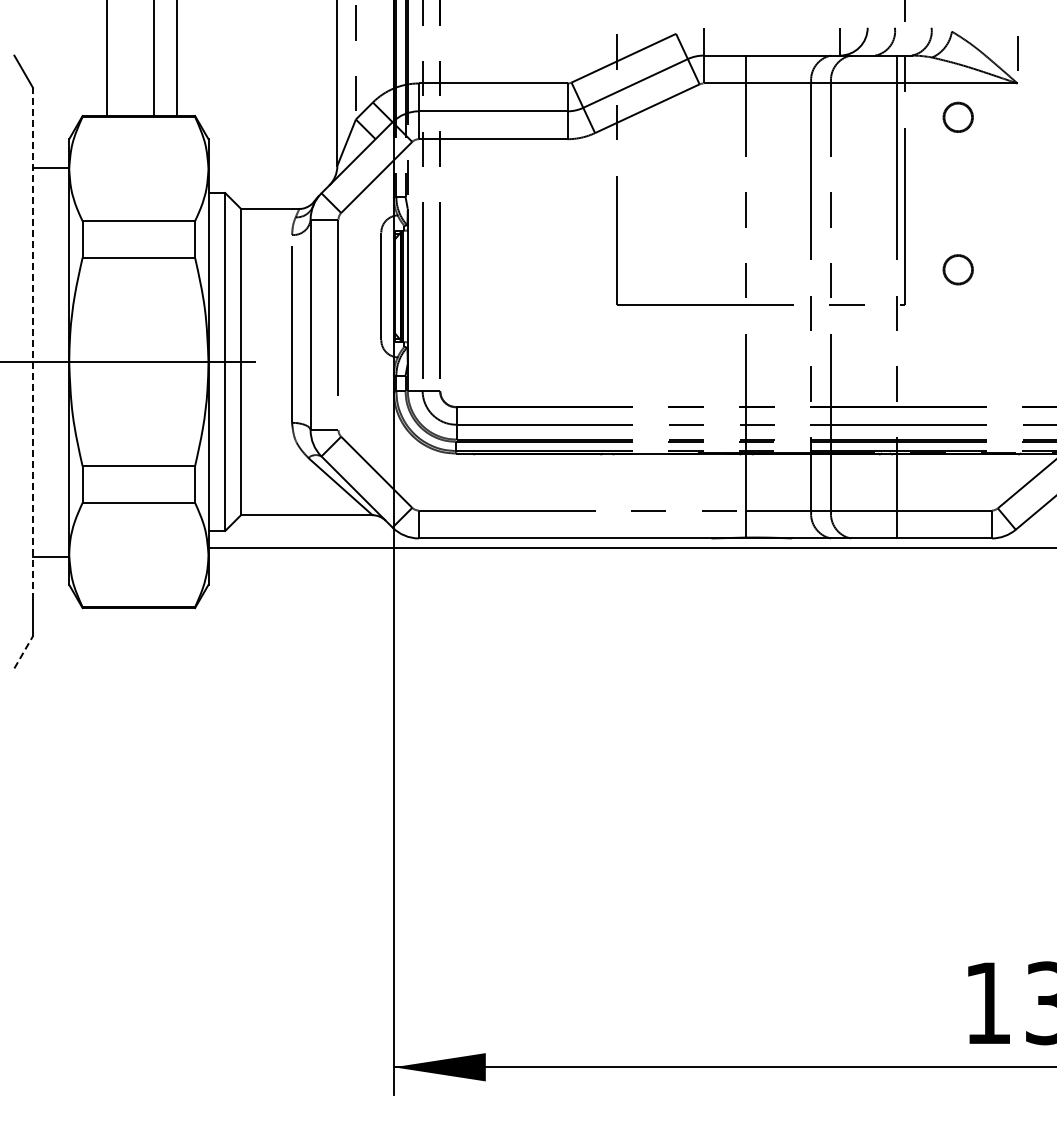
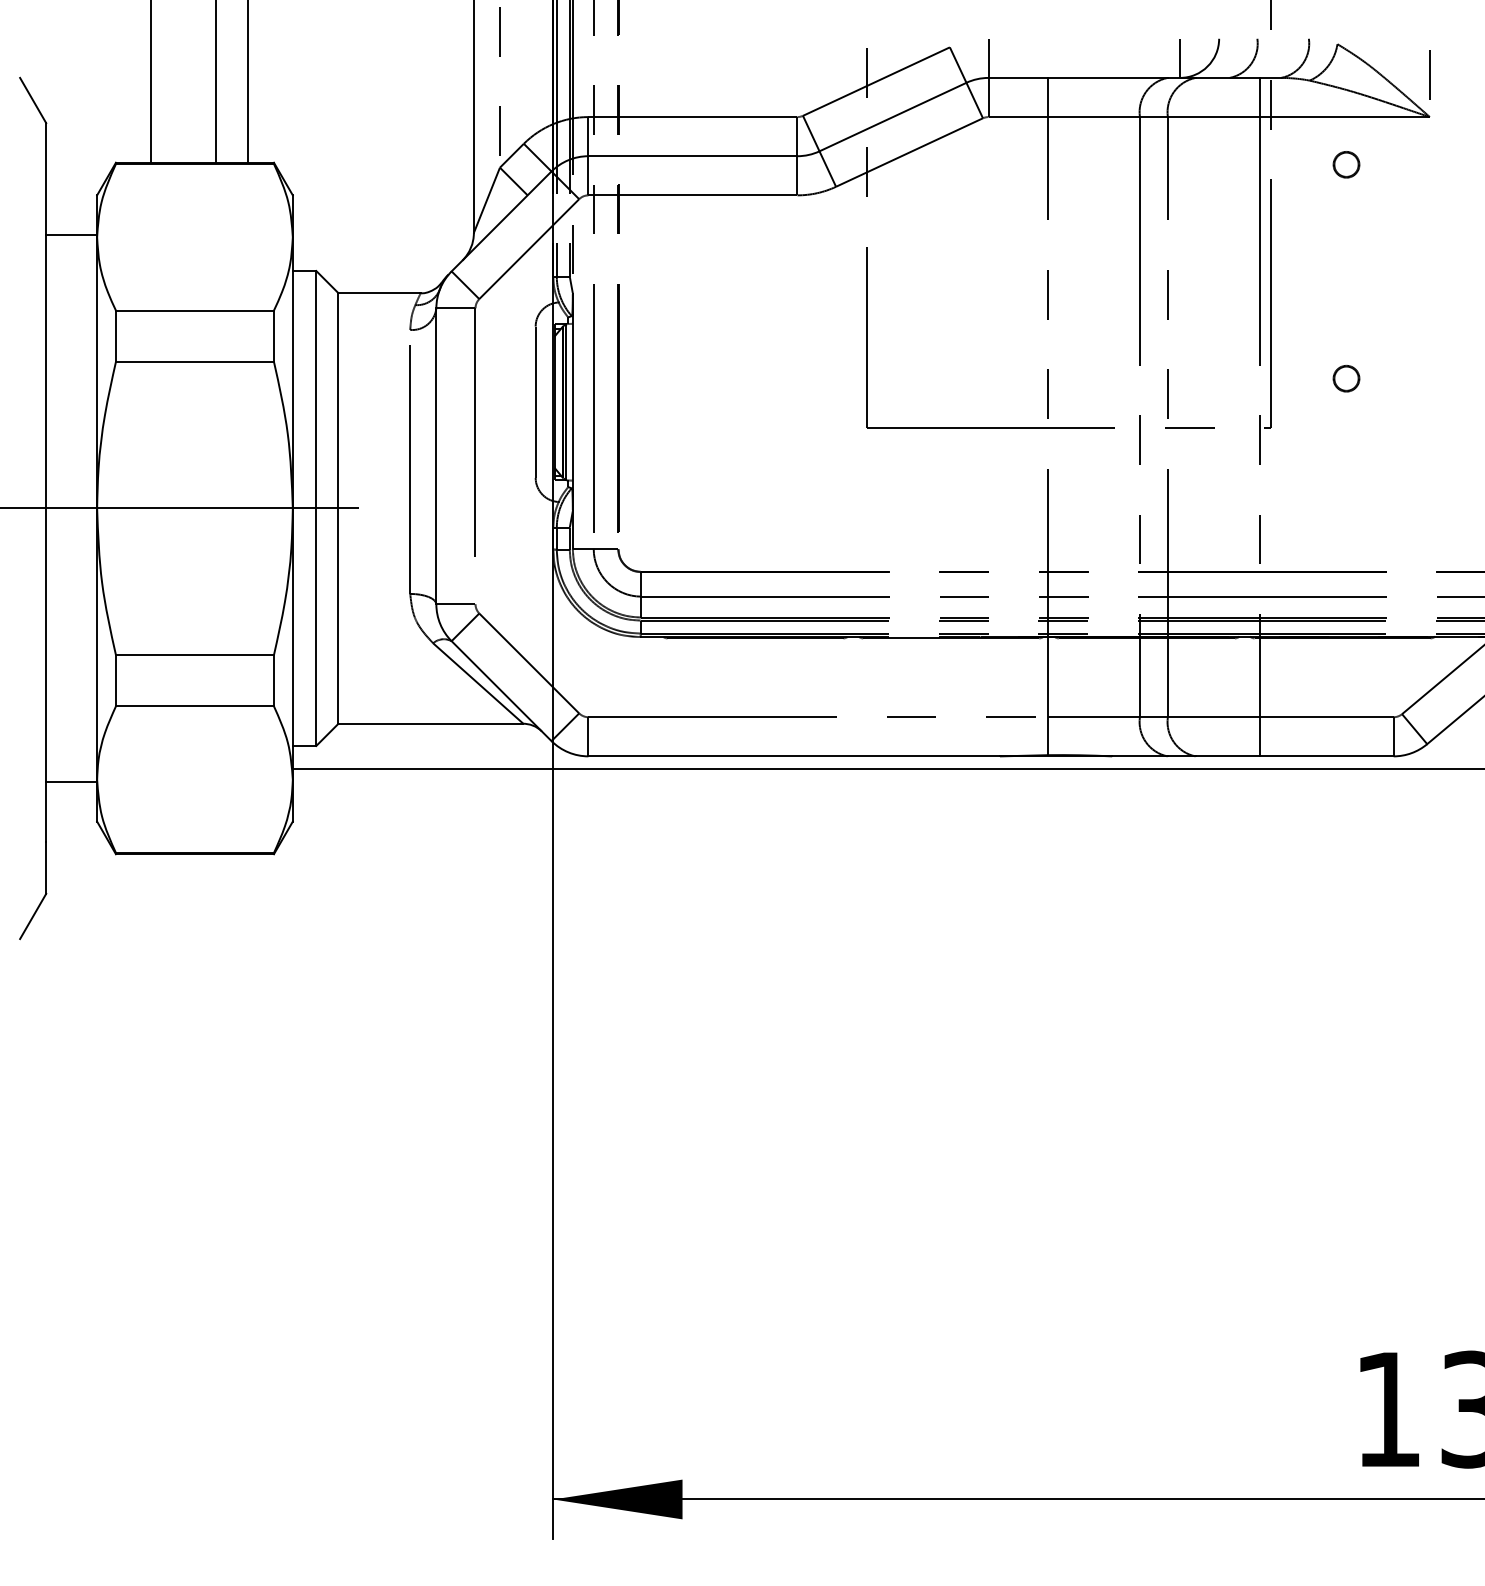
circle: (958, 117) -> (1346, 164), size x0.62
circle: (958, 269) -> (1346, 378), size x0.62
line: (32, 343) -> (45, 482), dashed -> solid
line: (23, 652) -> (32, 916), dashed -> solid

